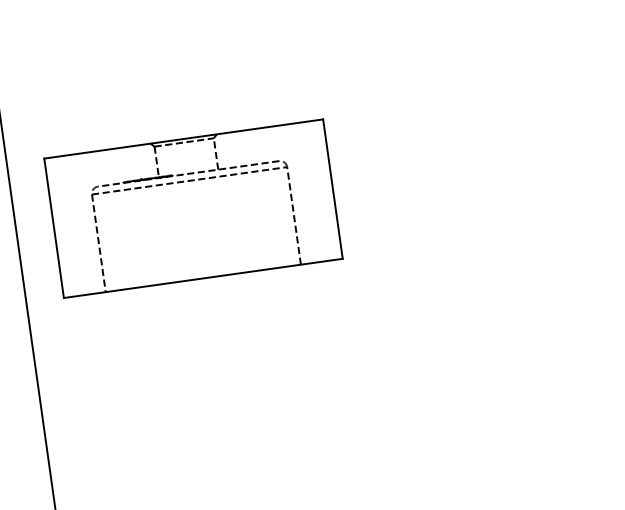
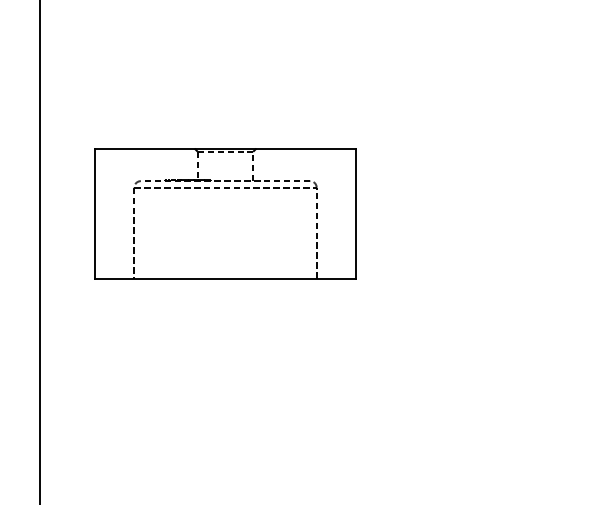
part: (193, 208) -> (225, 213), moved

